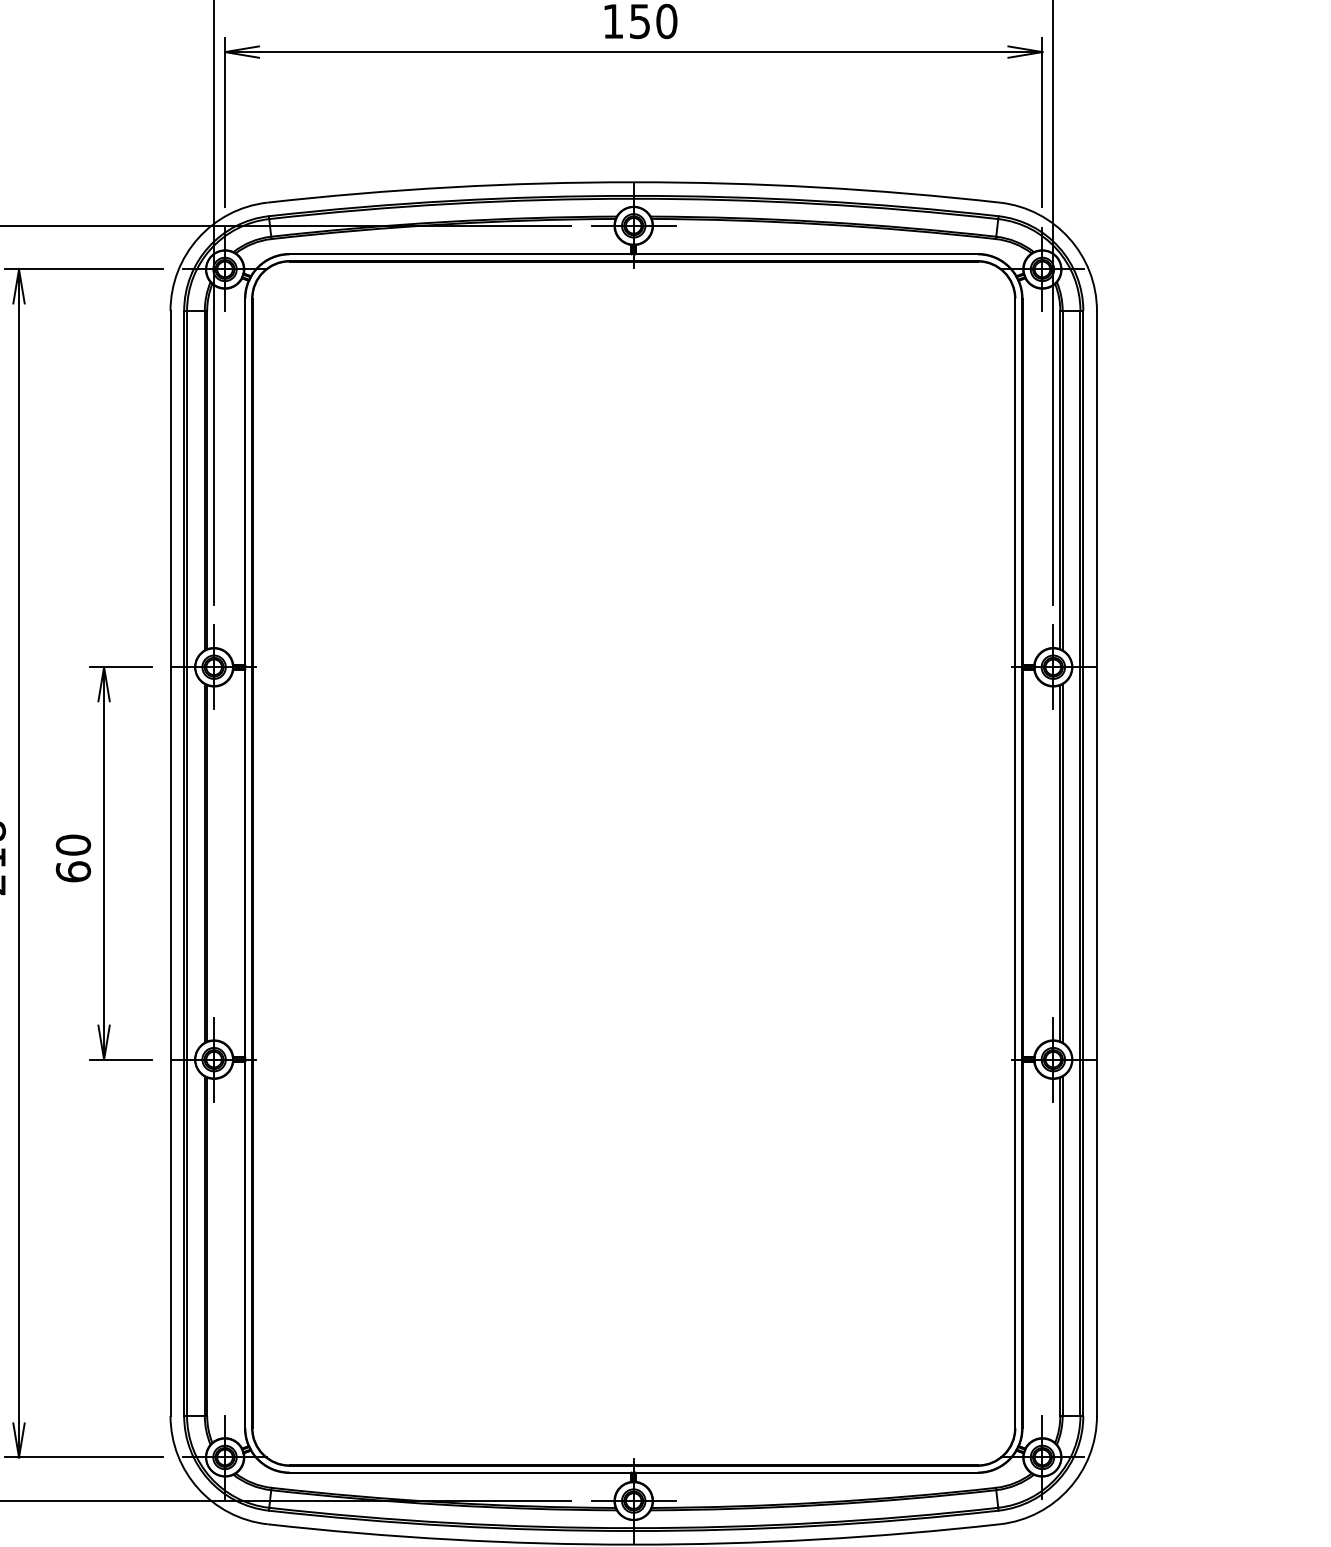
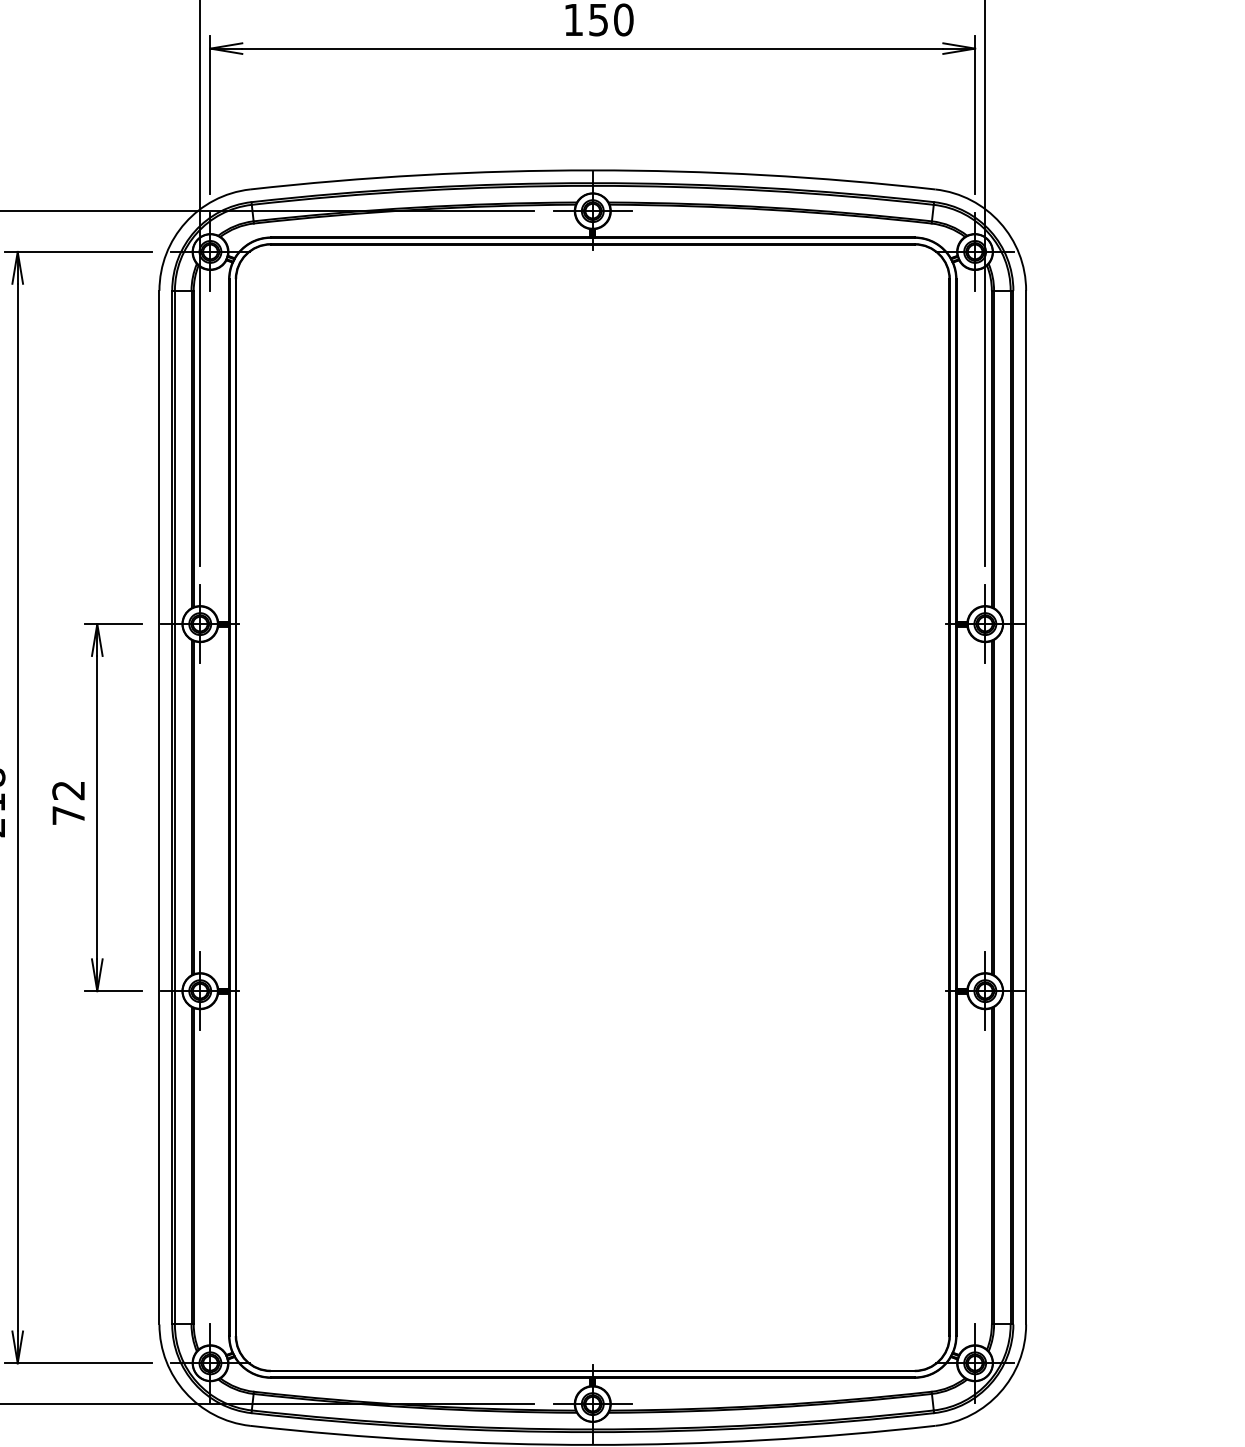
text: (73, 858) -> (68, 803), 60 -> 72

